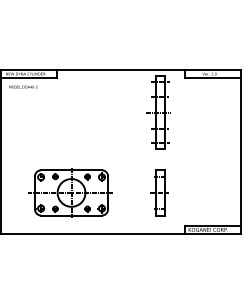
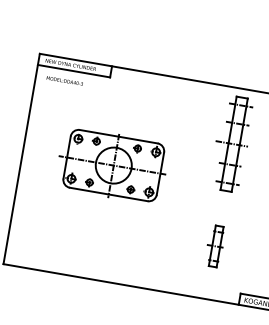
part: (70, 192) -> (112, 164), moved
part: (159, 192) -> (215, 245), size x0.7

